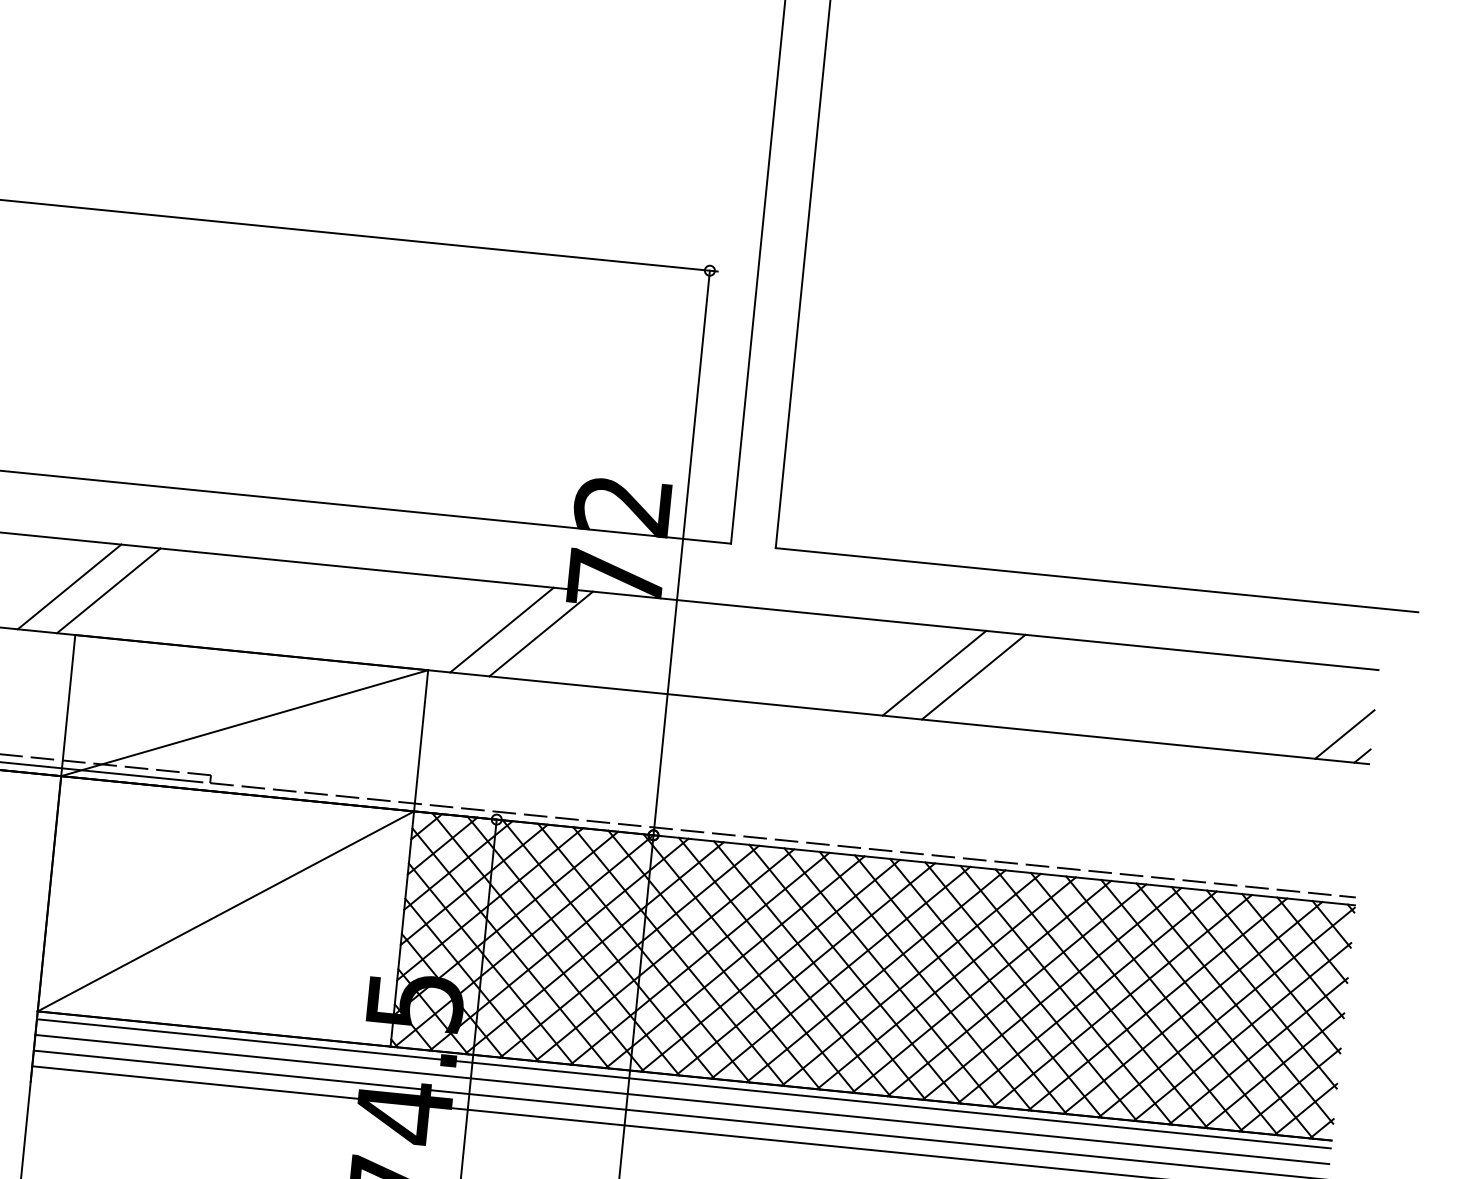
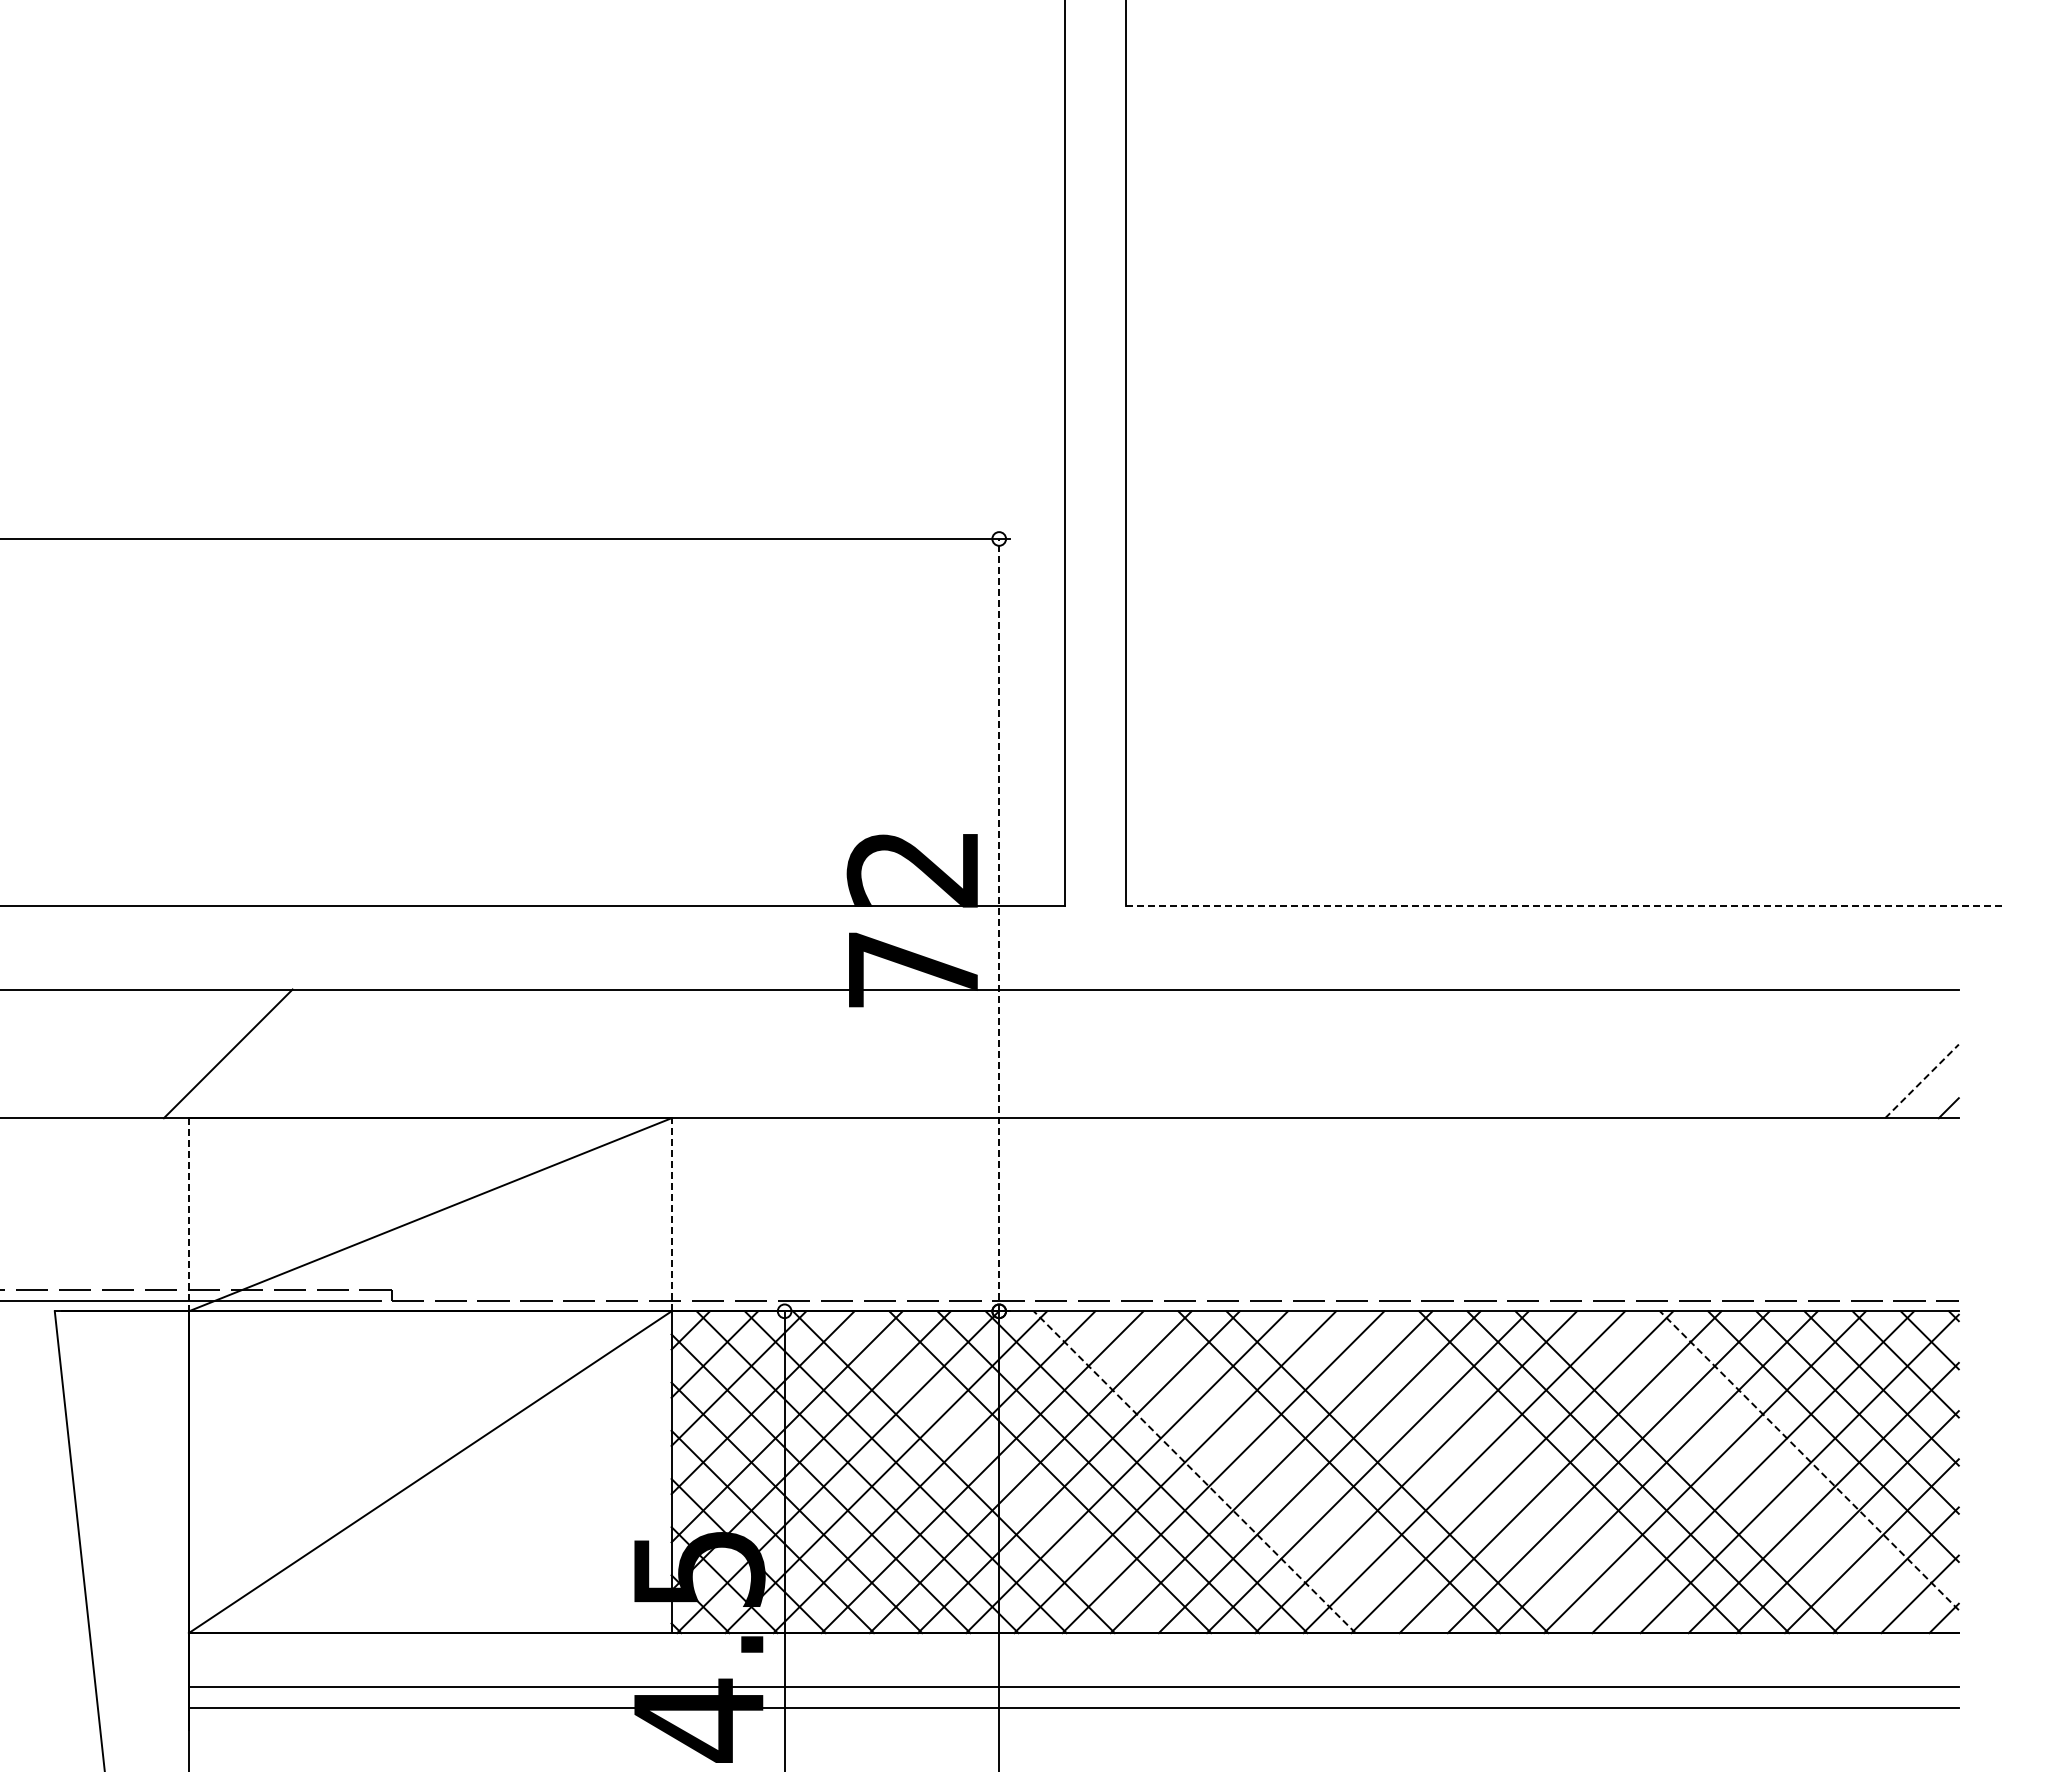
line: (681, 552) -> (999, 924), solid -> dashed
line: (1097, 579) -> (1565, 905), solid -> dashed
line: (69, 586) -> (174, 1053), removed
line: (501, 629) -> (765, 1053), removed
line: (540, 633) -> (819, 1053), removed
line: (934, 672) -> (1357, 1053), removed
line: (973, 676) -> (1411, 1053), removed
line: (68, 705) -> (188, 1214), solid -> dashed
line: (1345, 734) -> (1922, 1081), solid -> dashed
line: (421, 740) -> (671, 1214), solid -> dashed
line: (644, 953) -> (1002, 1472), removed
line: (784, 967) -> (1194, 1472), solid -> dashed
line: (819, 970) -> (1242, 1472), removed
line: (855, 974) -> (1291, 1472), removed
line: (960, 984) -> (1435, 1472), removed
line: (995, 988) -> (1483, 1472), removed
line: (1030, 991) -> (1531, 1472), removed
line: (1234, 1003) -> (1809, 1460), solid -> dashed
line: (1171, 1006) -> (1724, 1472), removed
line: (1207, 1009) -> (1772, 1472), removed
line: (683, 1083) -> (1073, 1643), removed
line: (682, 1099) -> (1073, 1665), removed

